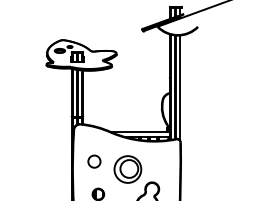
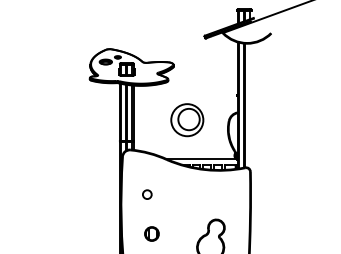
line: (179, 88) -> (249, 106), removed
circle: (94, 161) -> (147, 194), size x0.6
part: (128, 169) -> (187, 120), moved

